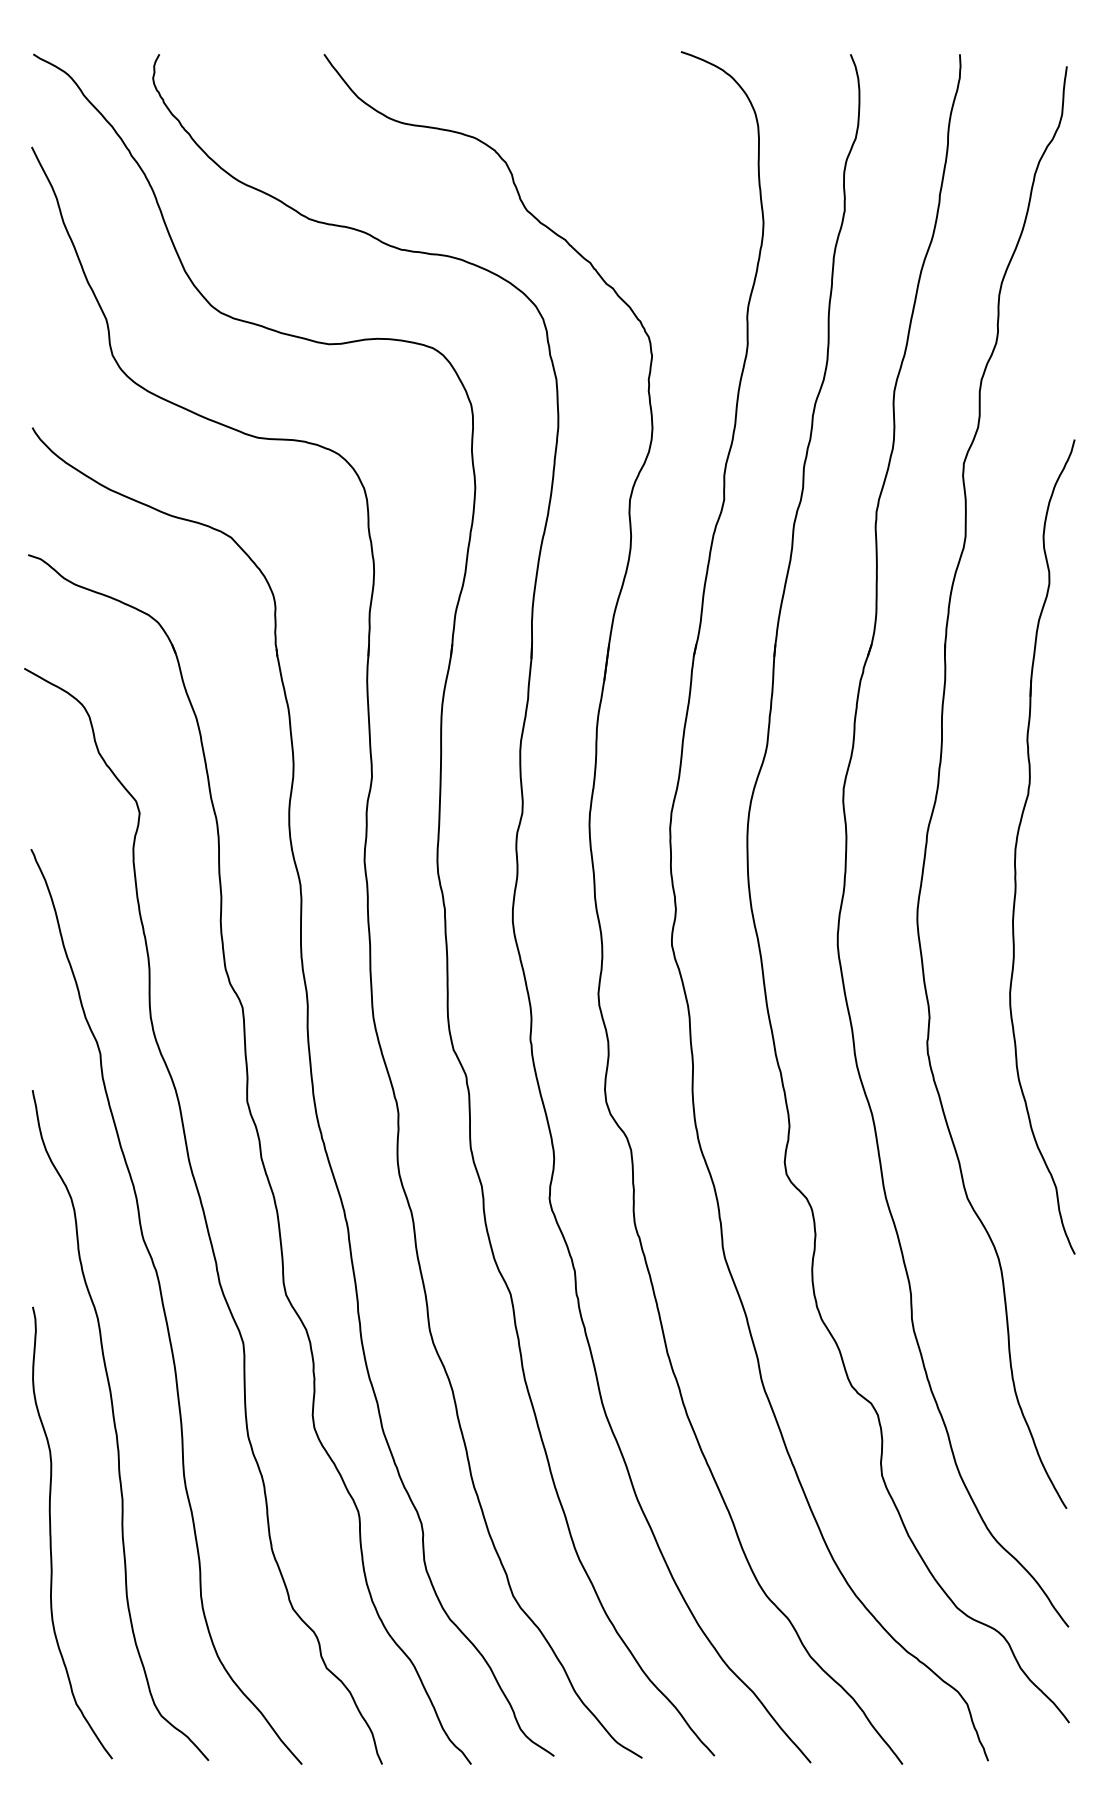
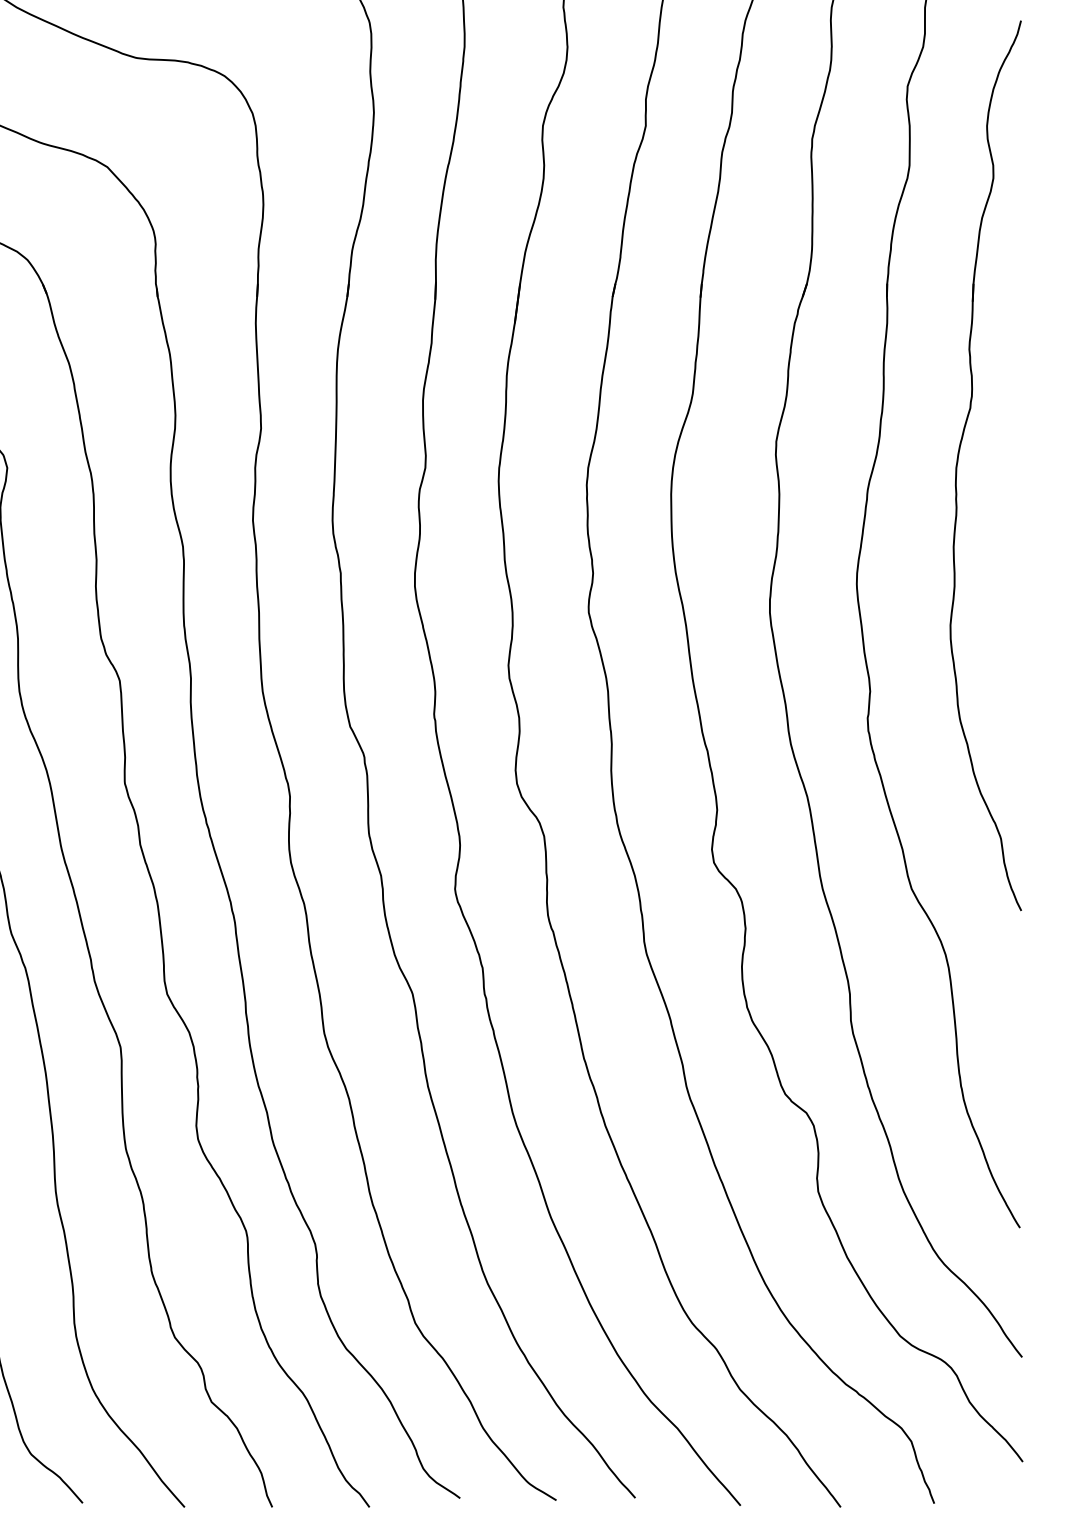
part: (1017, 844) -> (958, 462), moved

